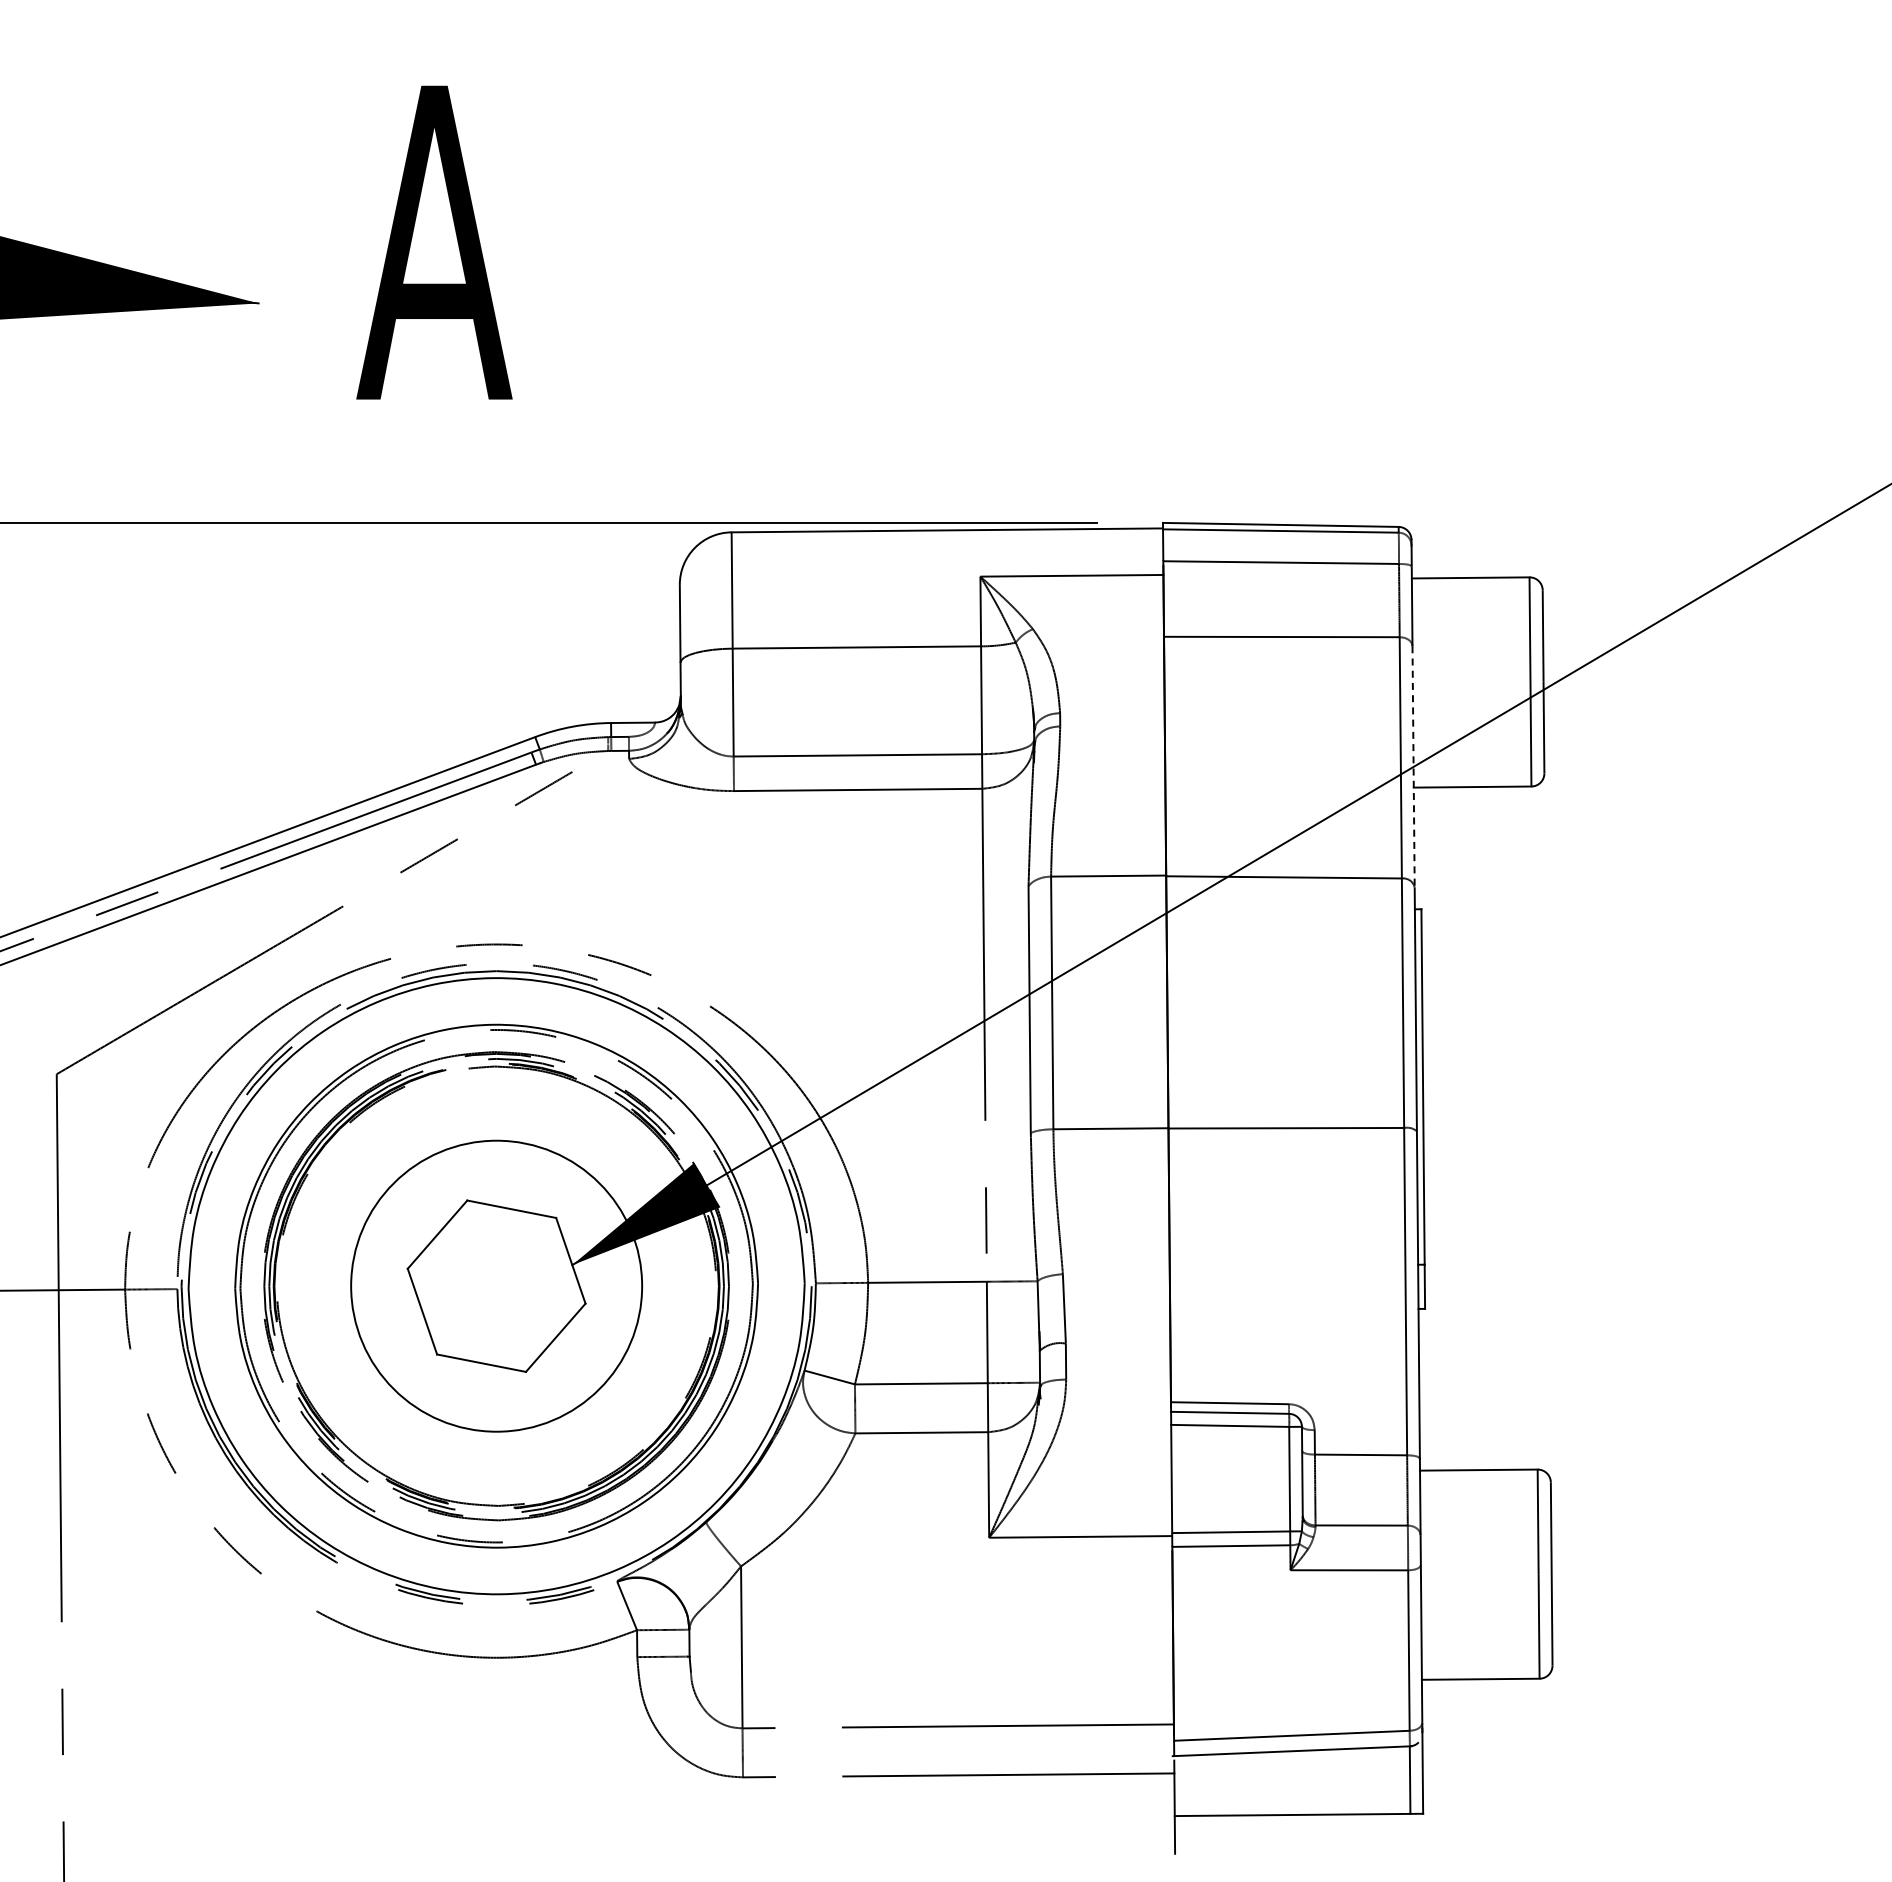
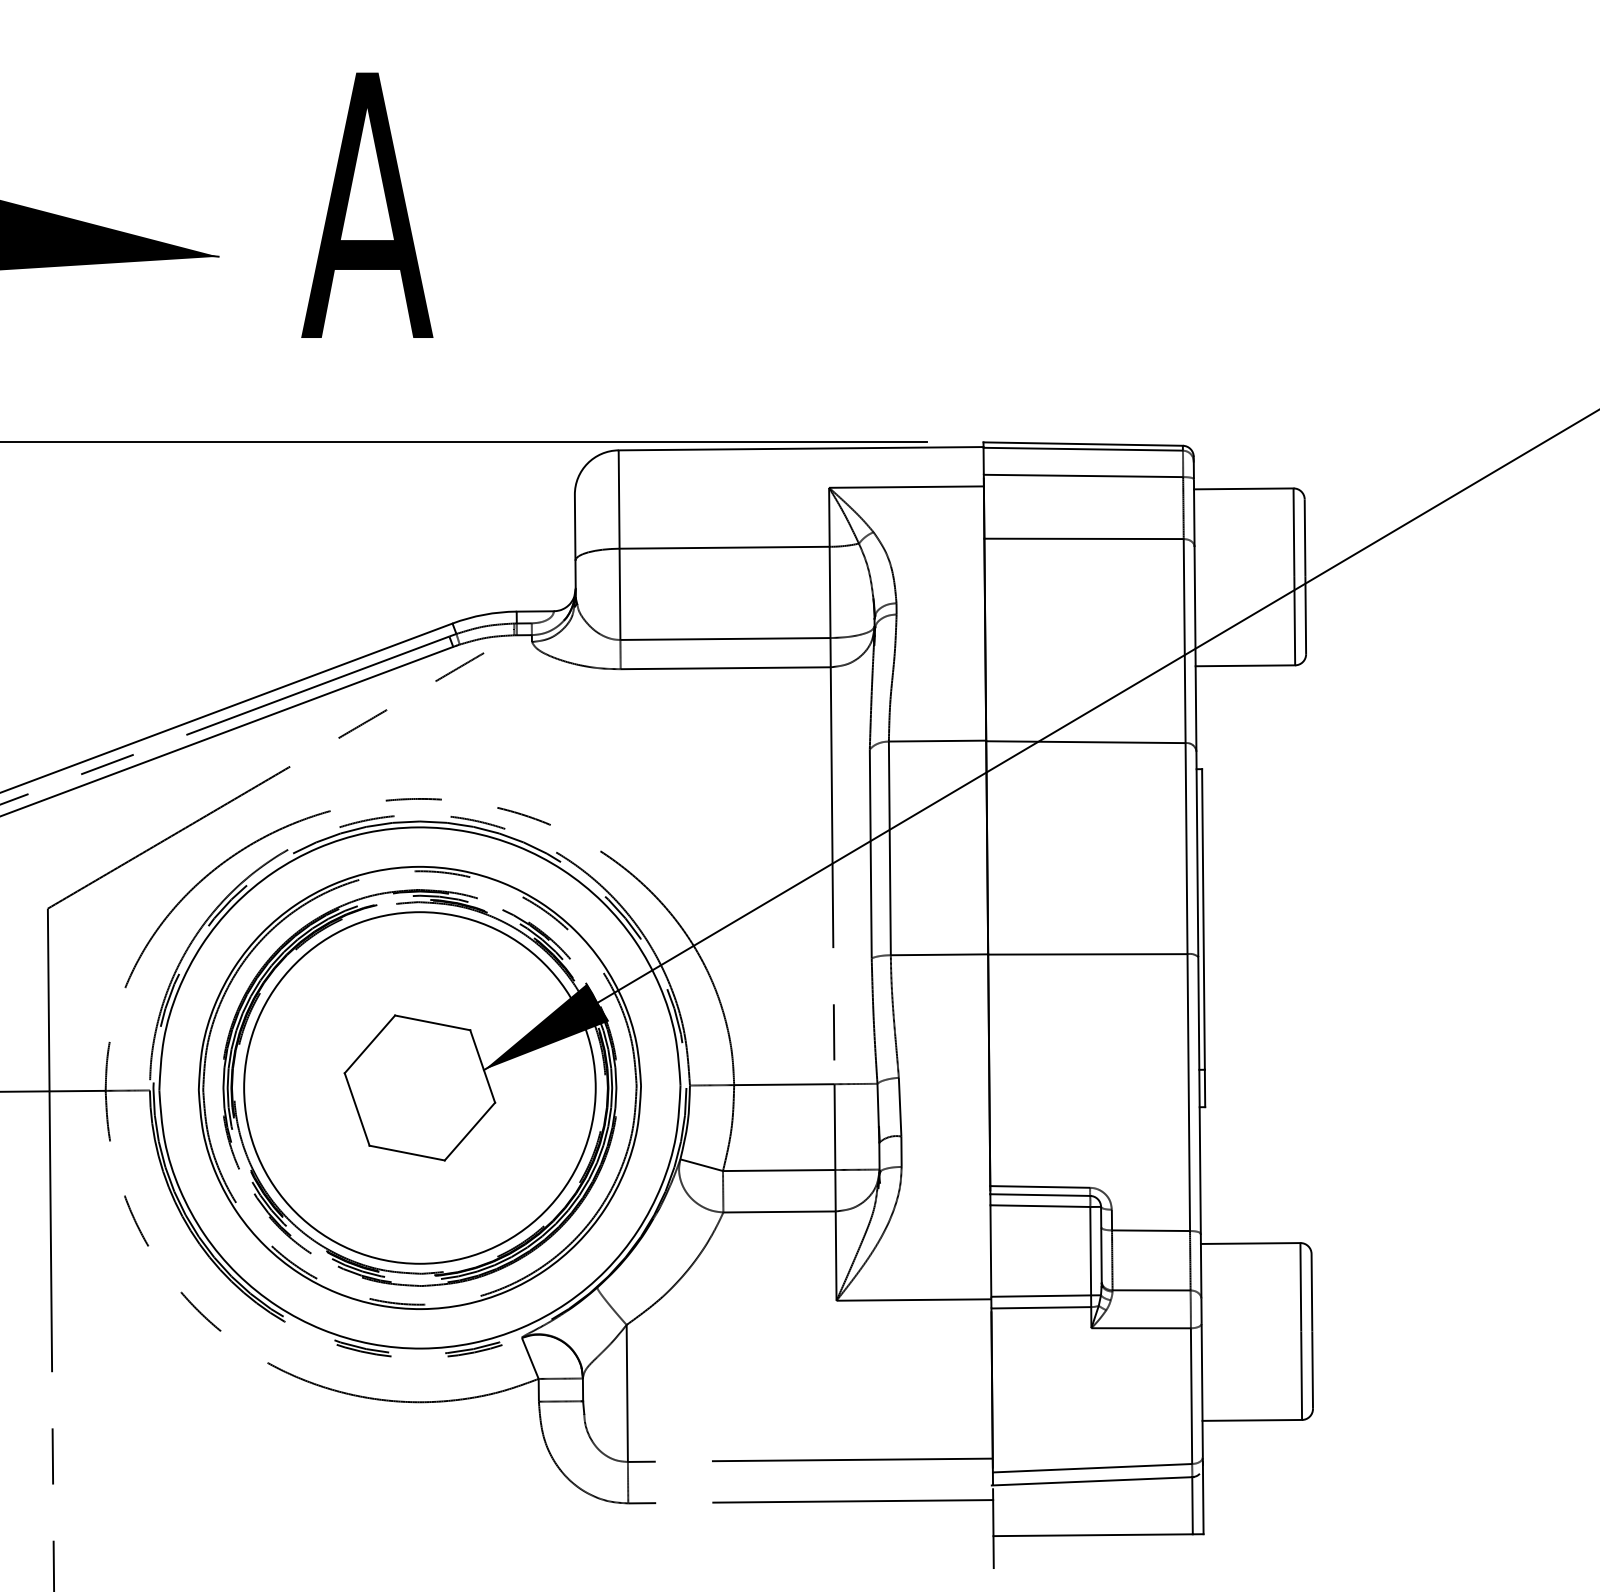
line: (1413, 766) -> (1195, 648), dashed -> solid
circle: (496, 1286) -> (419, 1088), size x1.43

